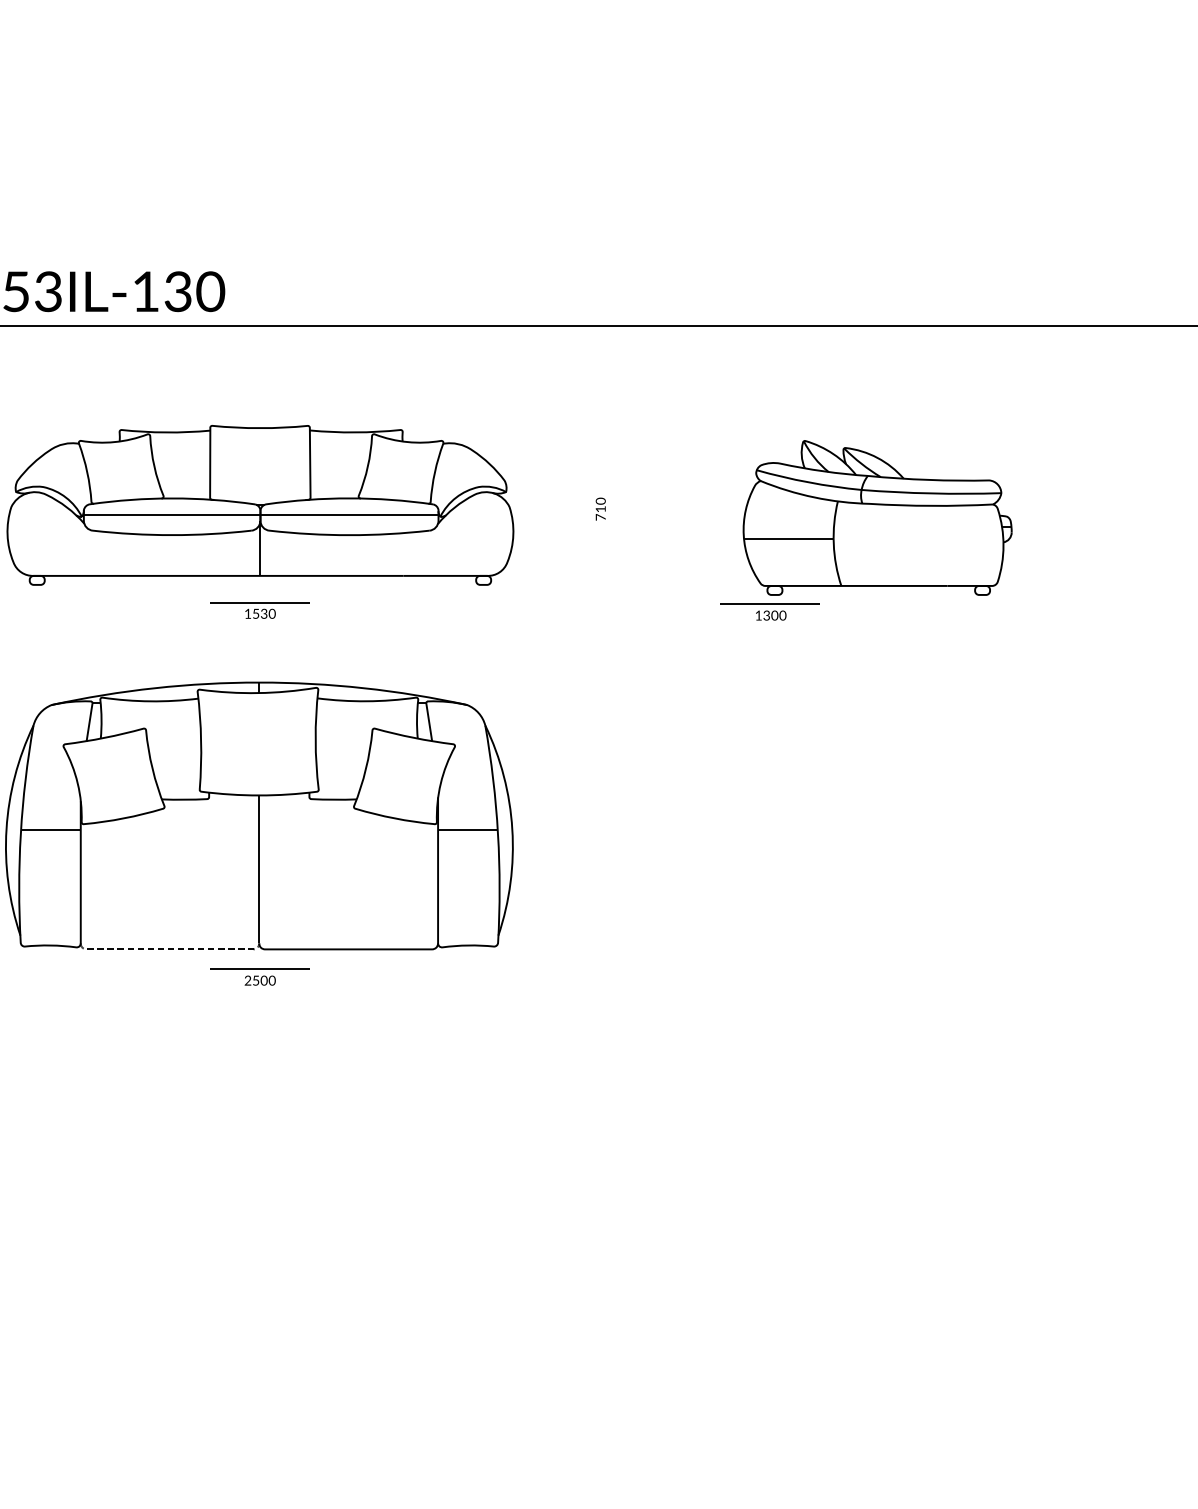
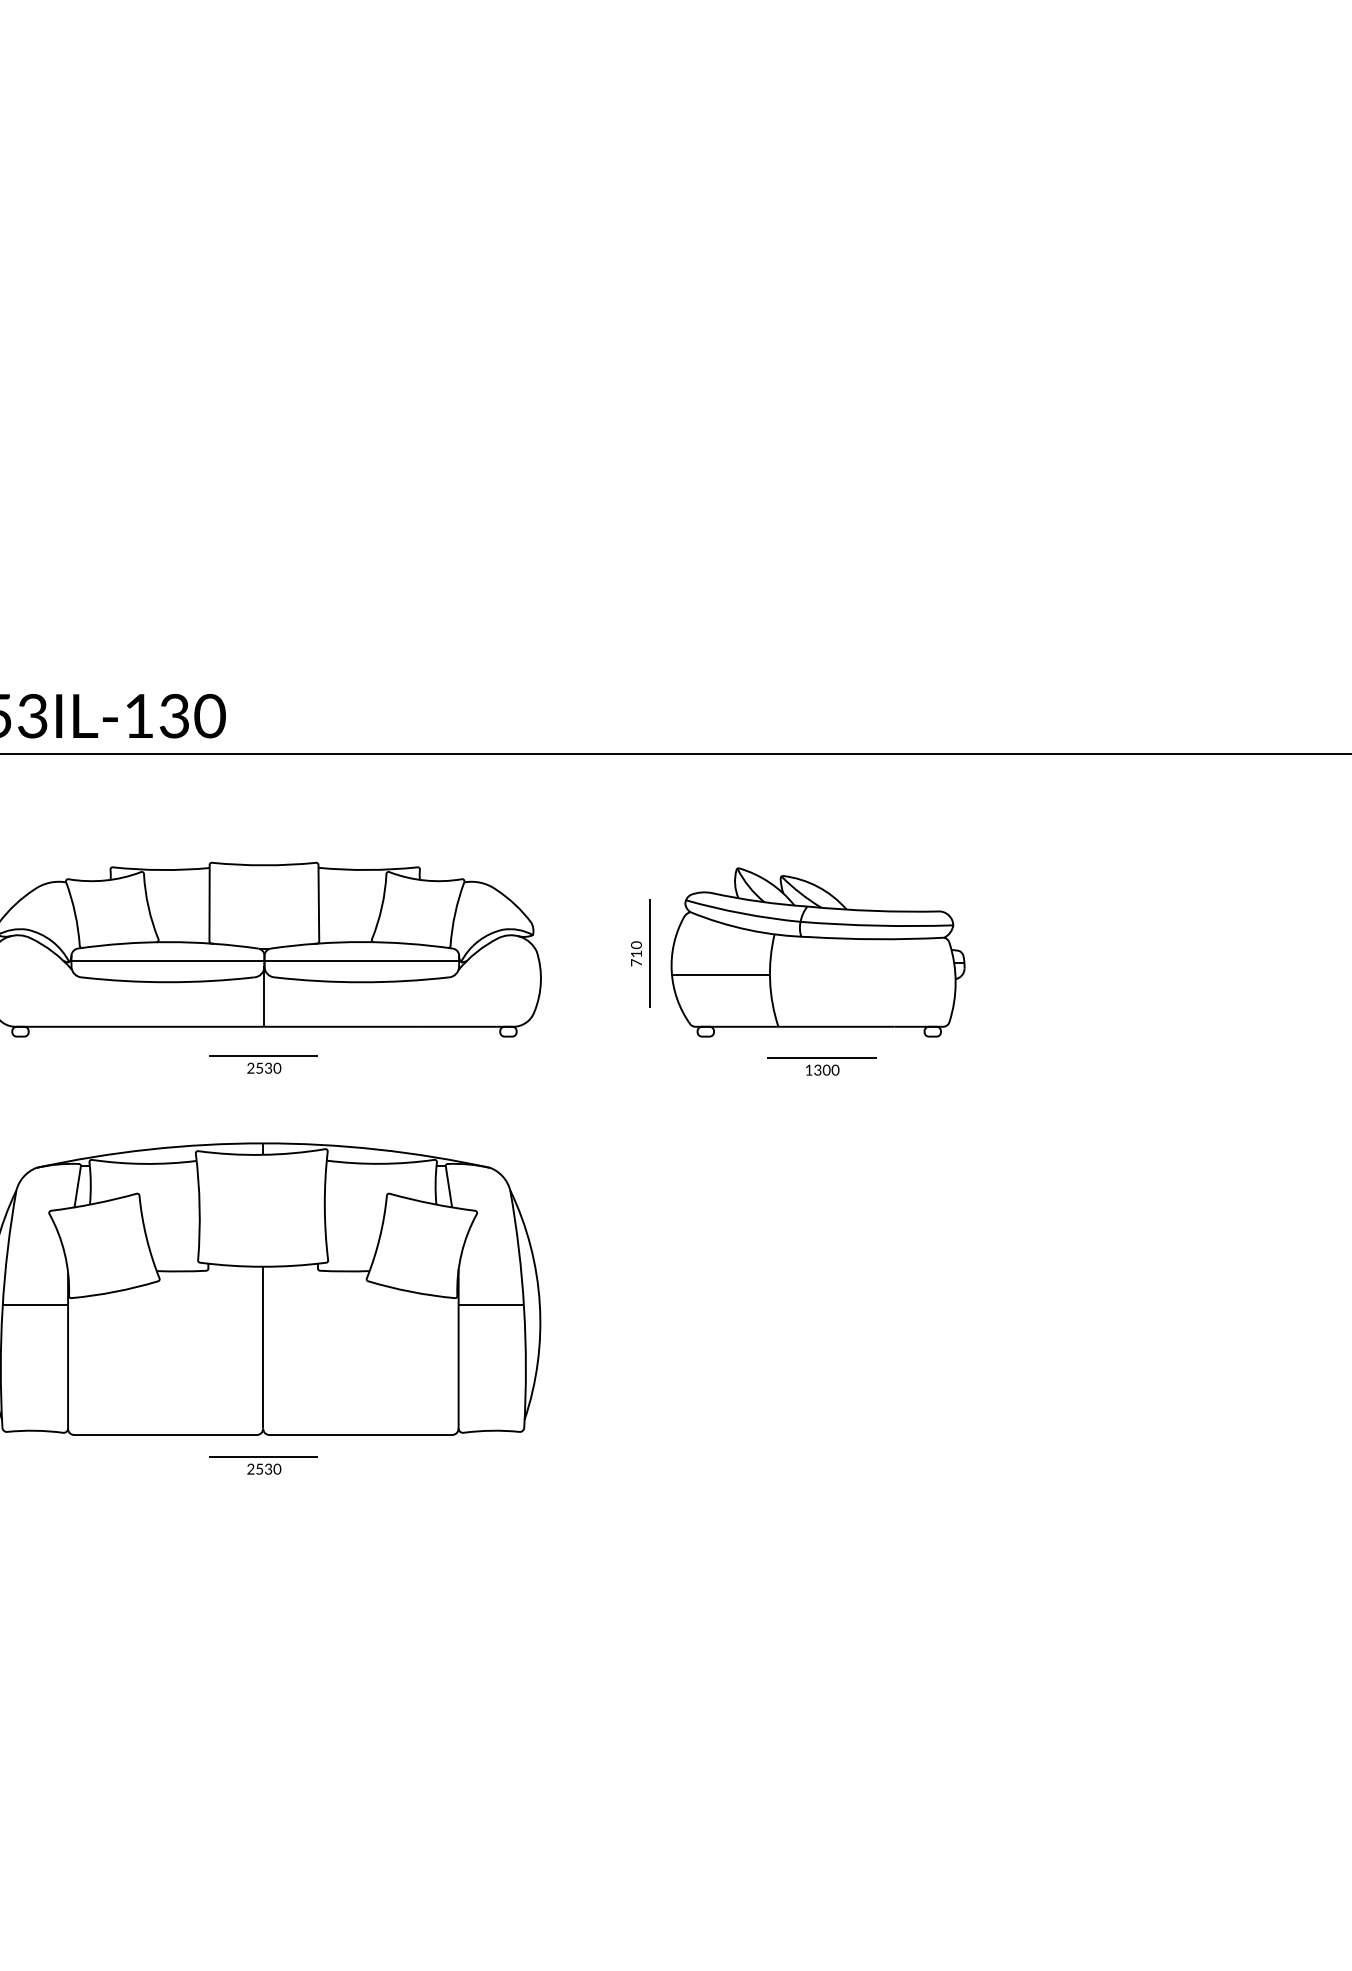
line: (612, 508) -> (649, 953), added
part: (877, 517) -> (817, 952), moved
text: (247, 613) -> (250, 1067), 1530 -> 2530
line: (170, 949) -> (166, 1435), dashed -> solid
text: (264, 980) -> (268, 1469), 2500 -> 2530

